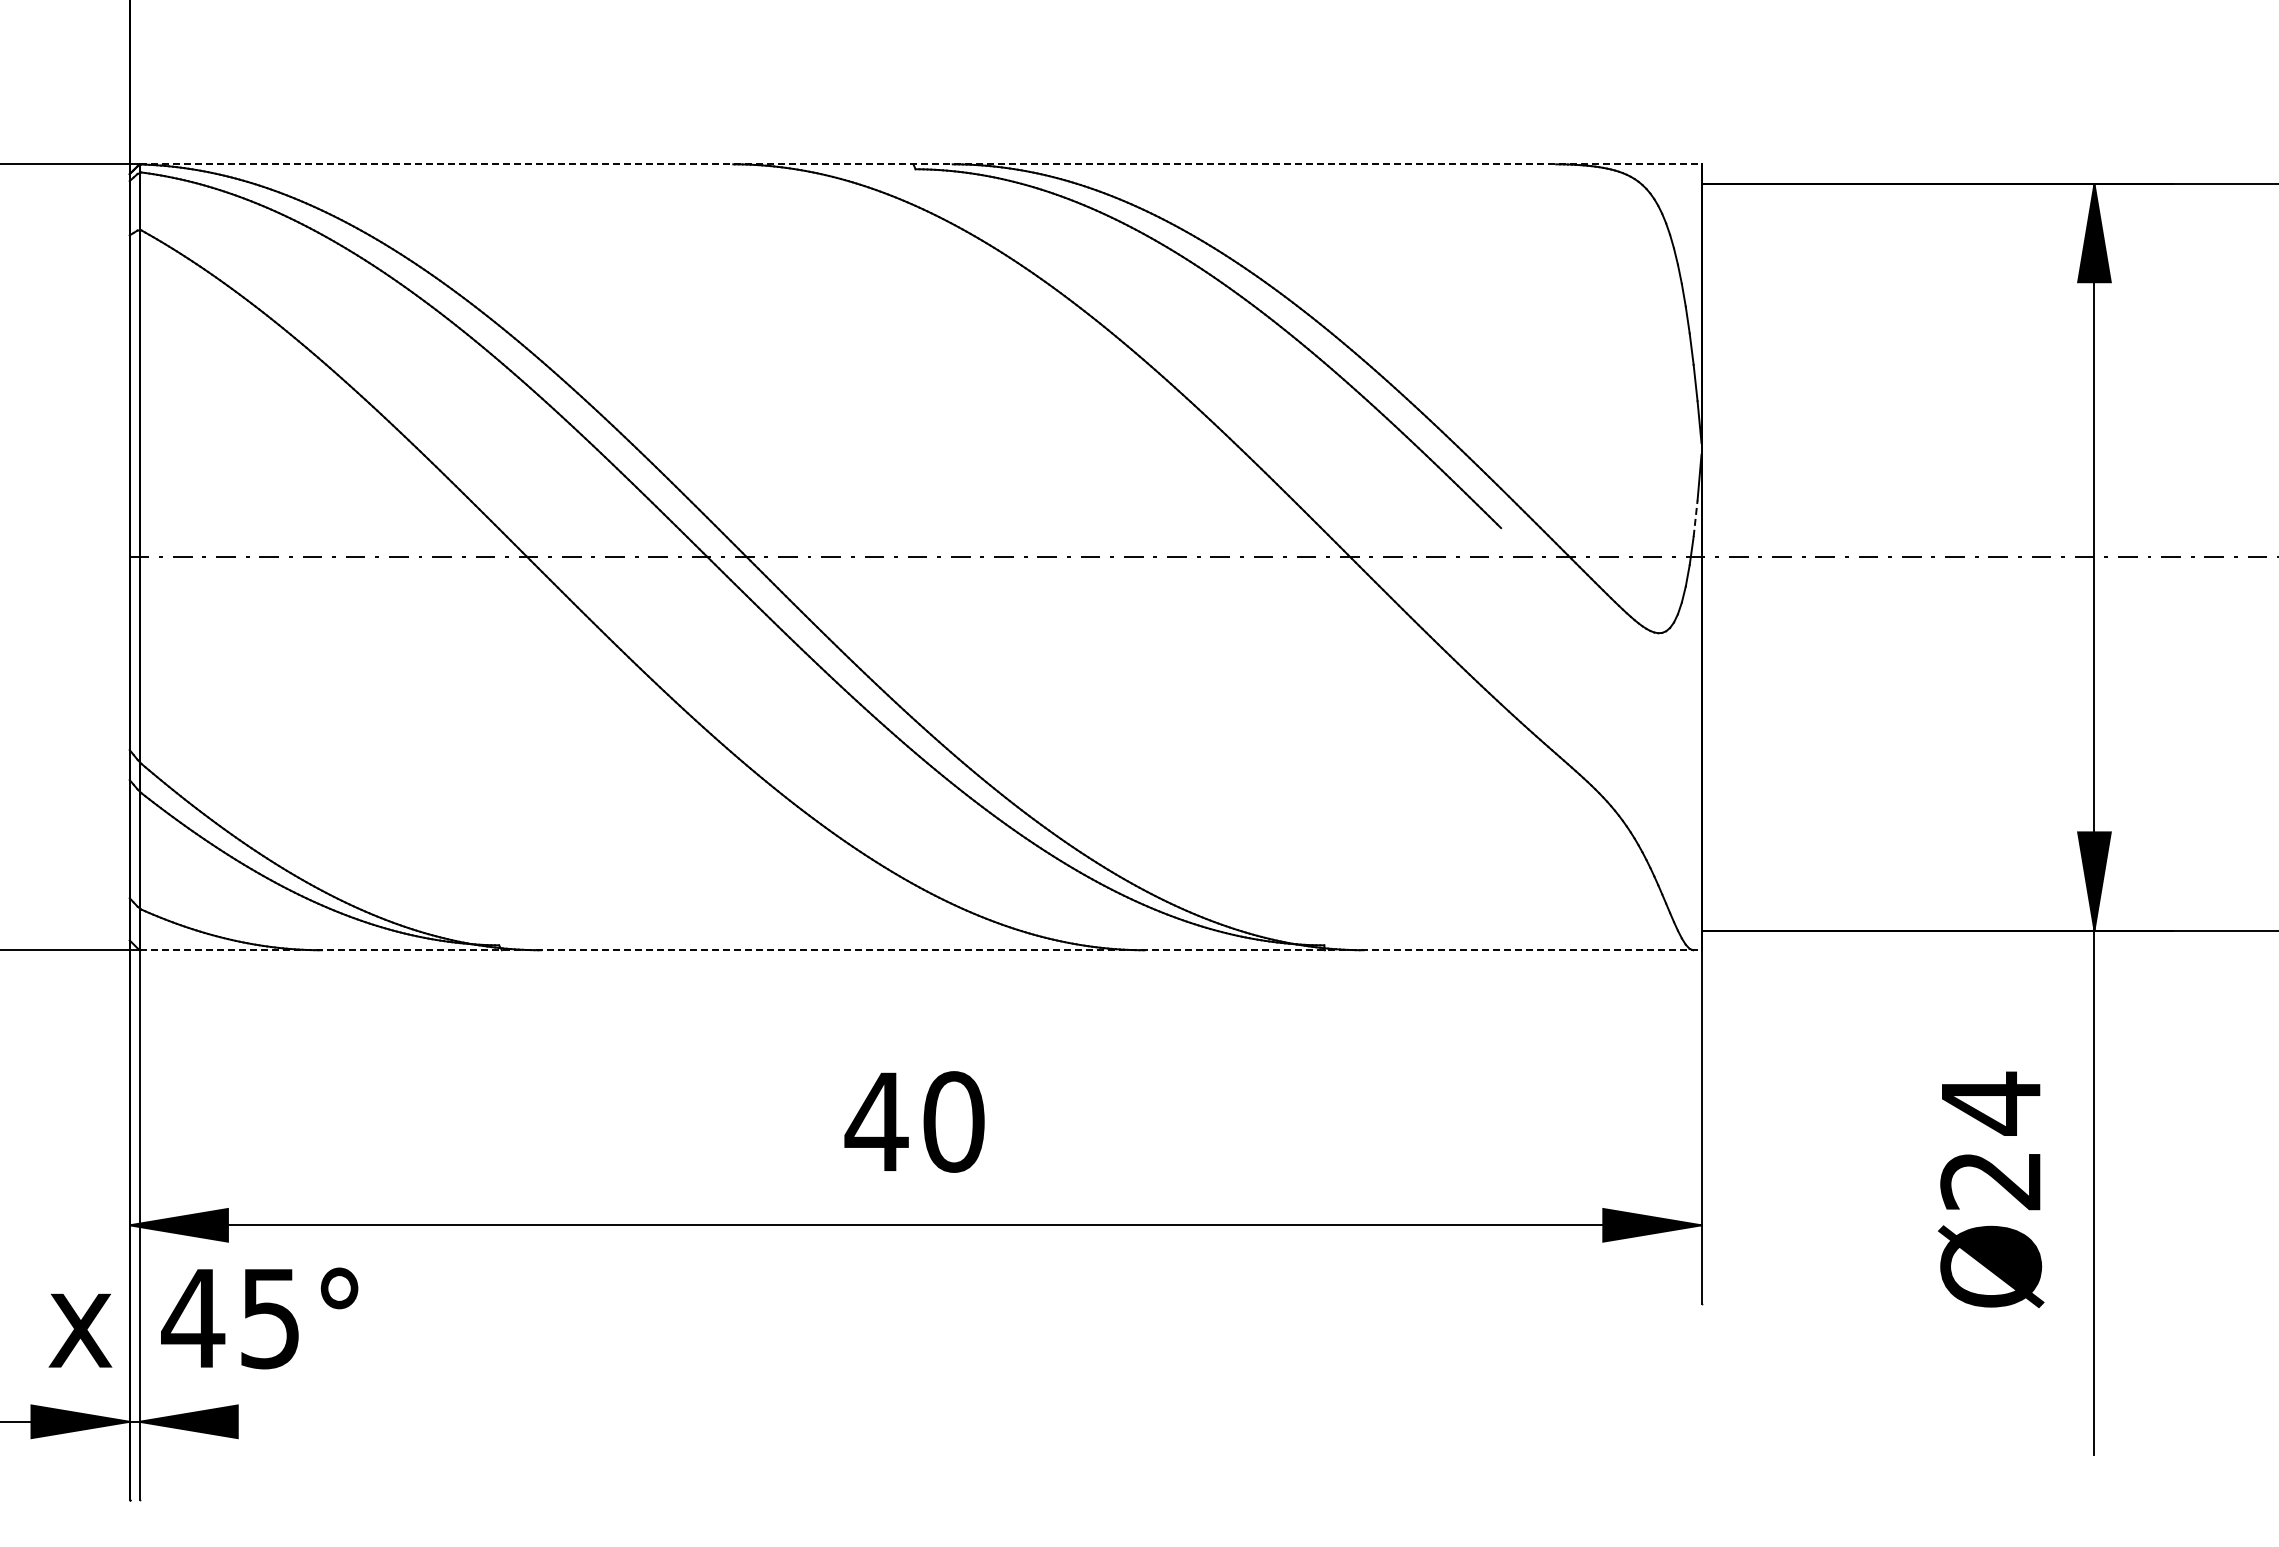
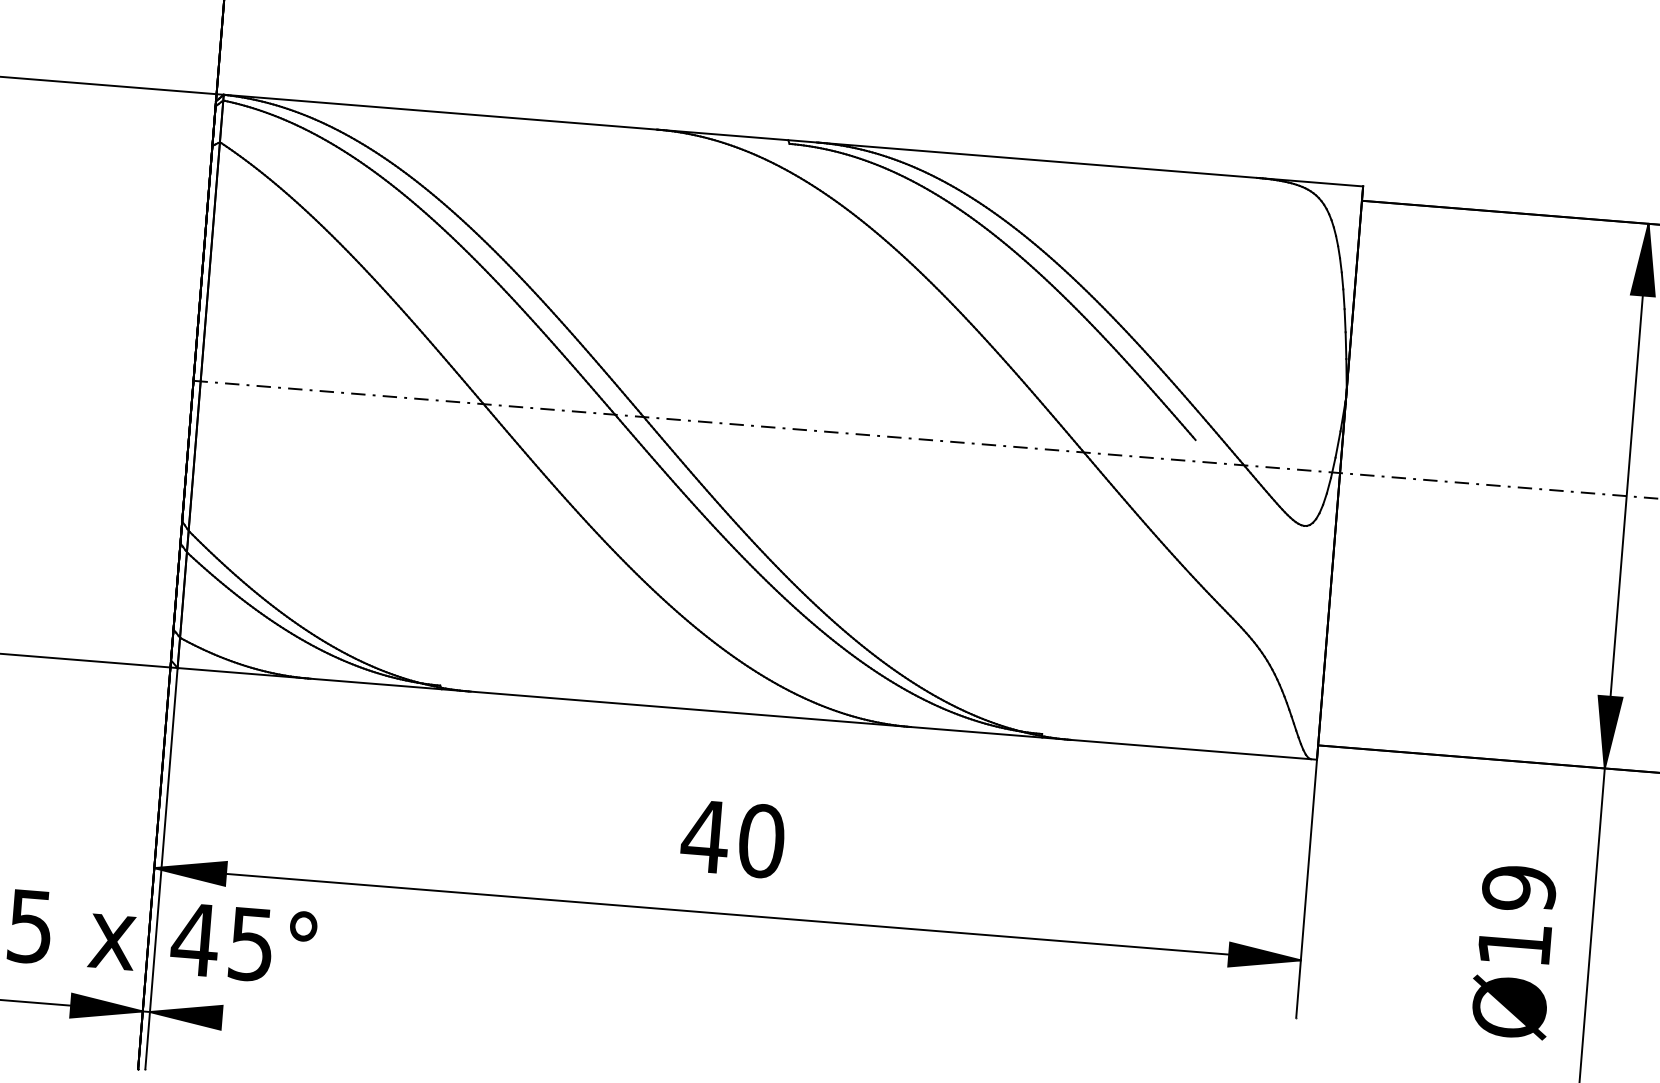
line: (920, 164) -> (793, 140), dashed -> solid
line: (1695, 518) -> (1337, 444), dashed -> solid
line: (920, 950) -> (747, 714), dashed -> solid
text: (1991, 1140) -> (1517, 915), Ø24 -> Ø19

